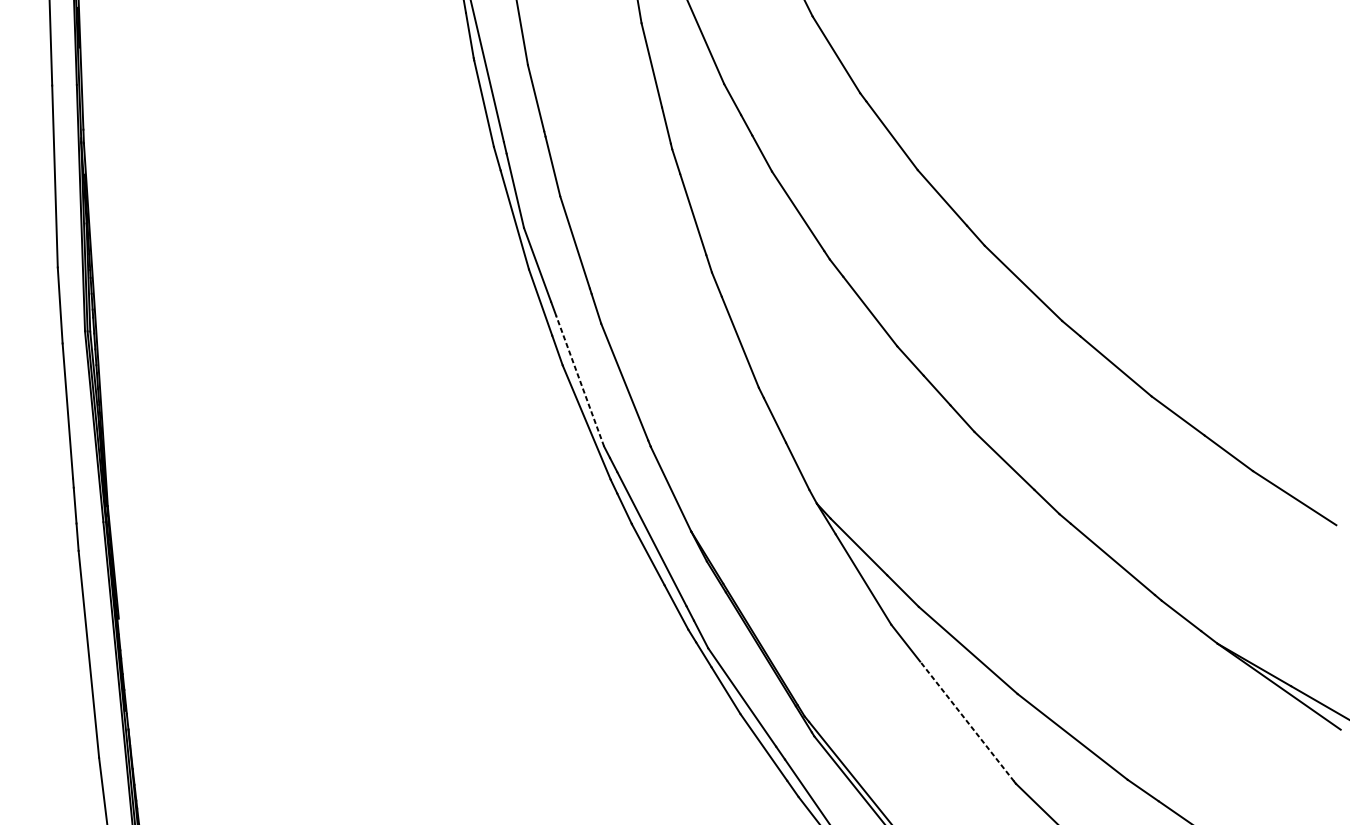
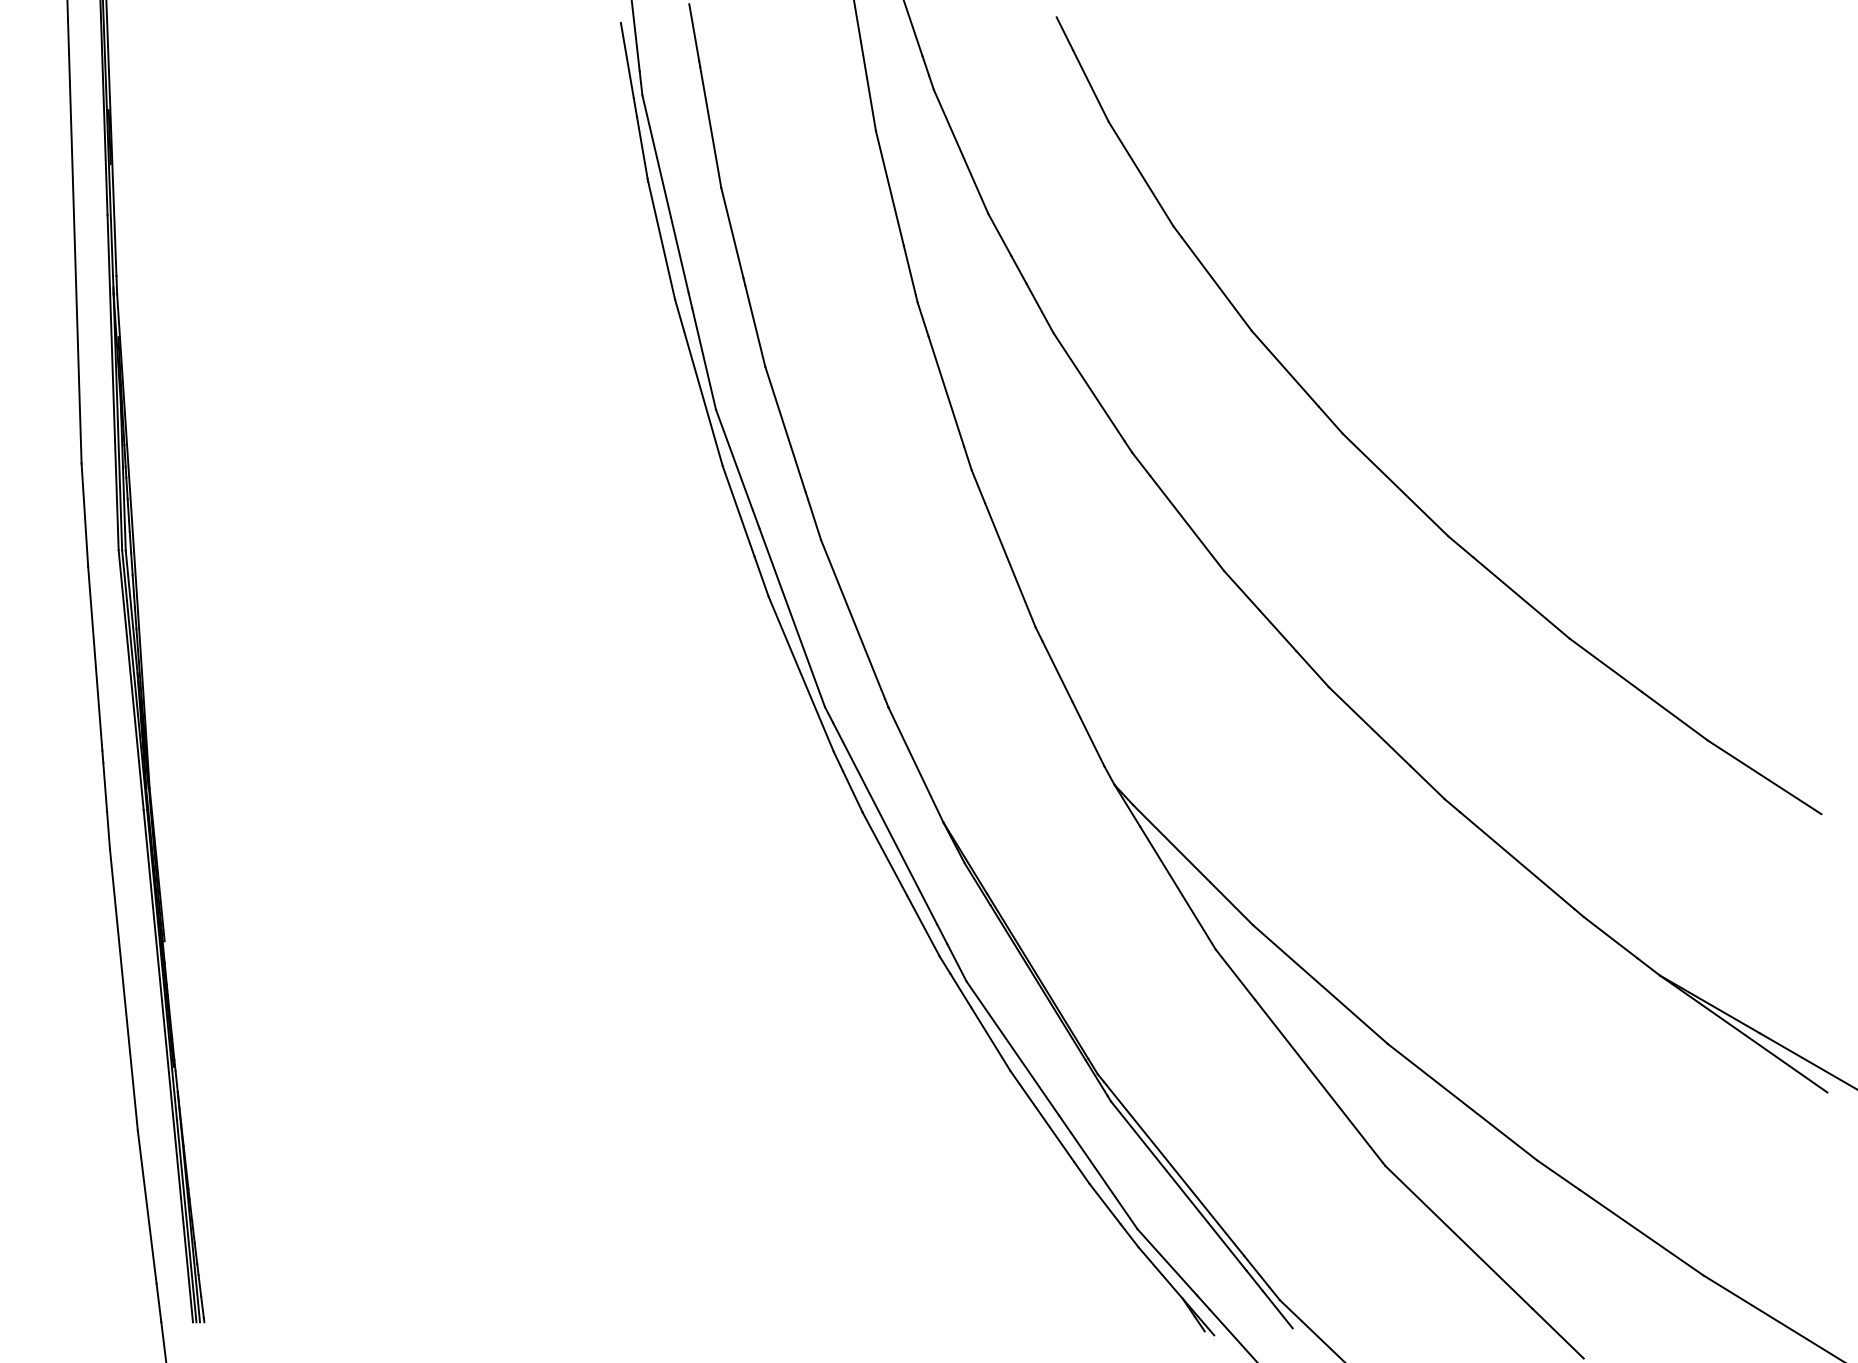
line: (580, 380) -> (792, 617), dashed -> solid
line: (967, 721) -> (1319, 1081), dashed -> solid

